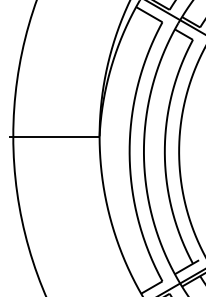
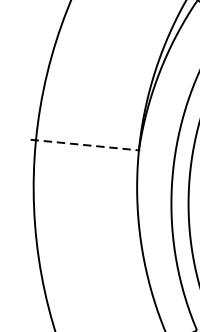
line: (53, 136) -> (83, 144), solid -> dashed

